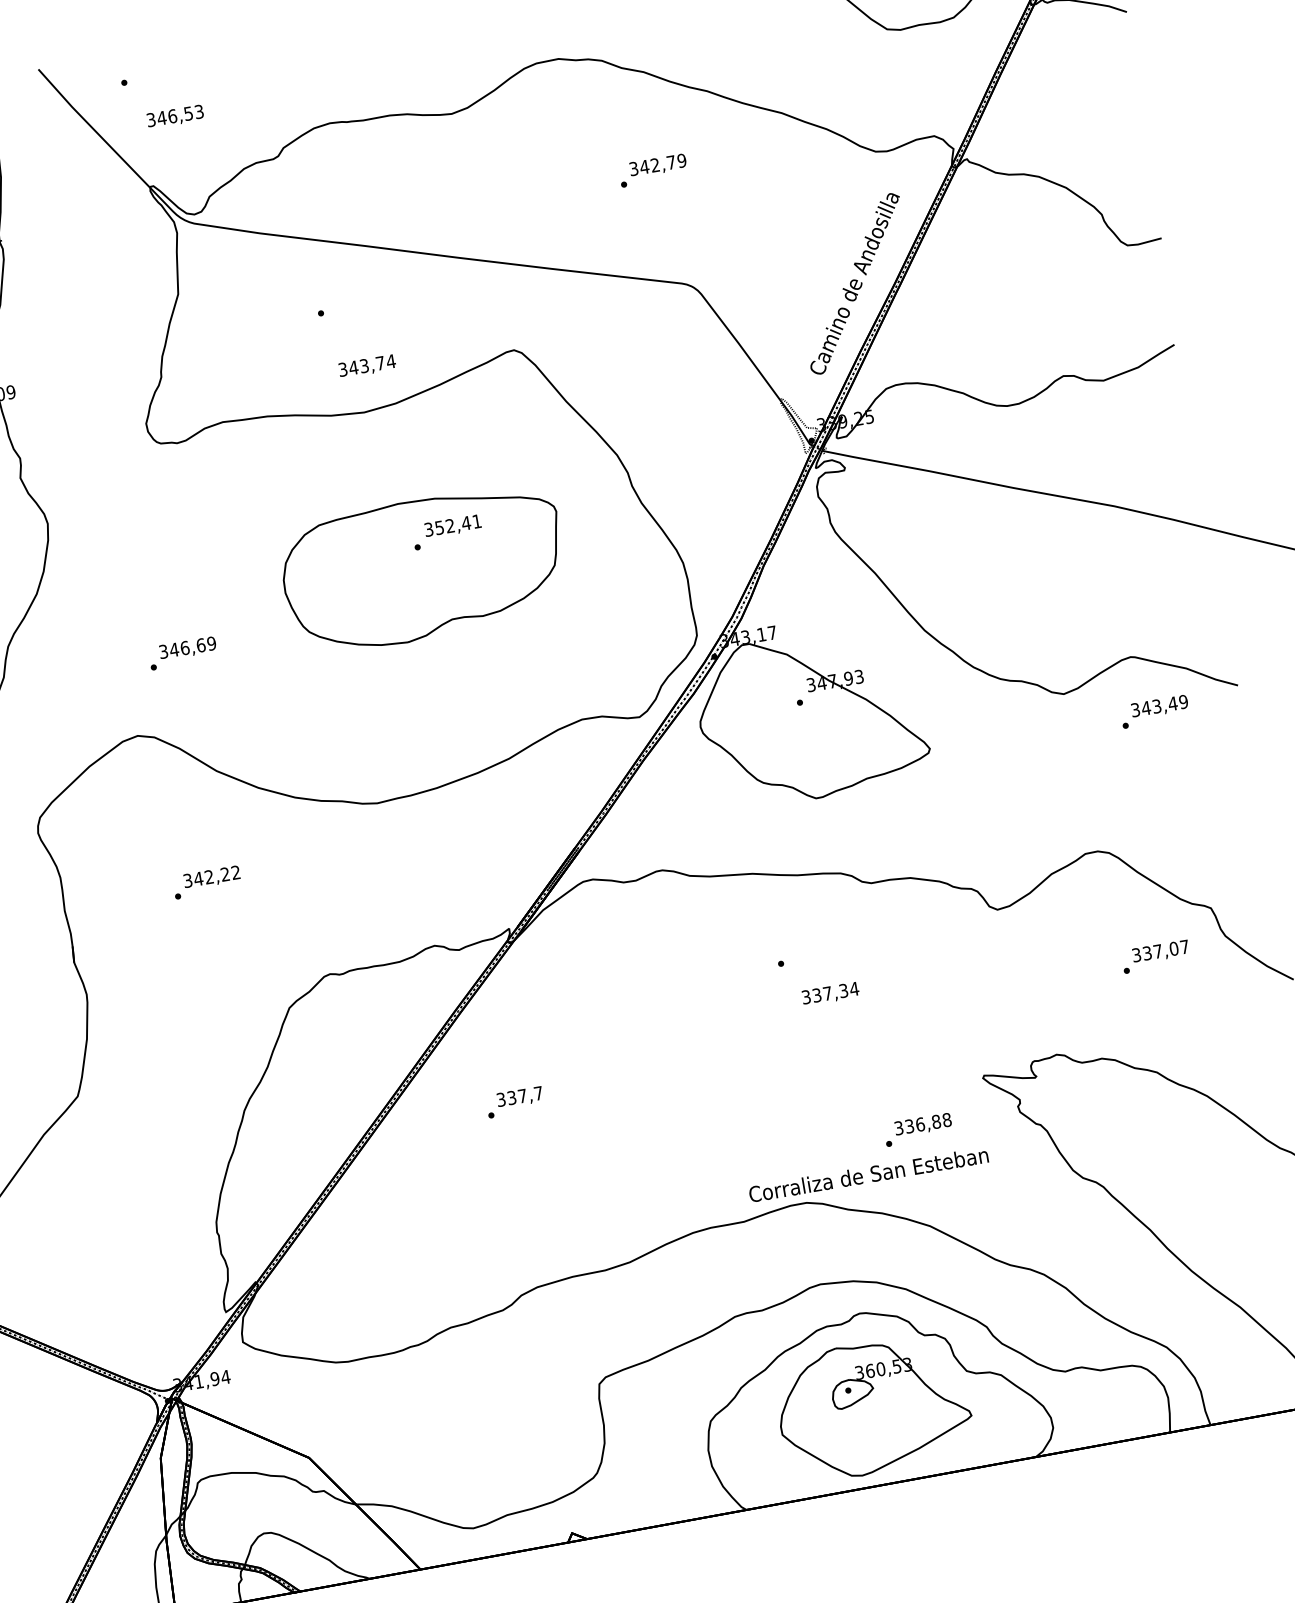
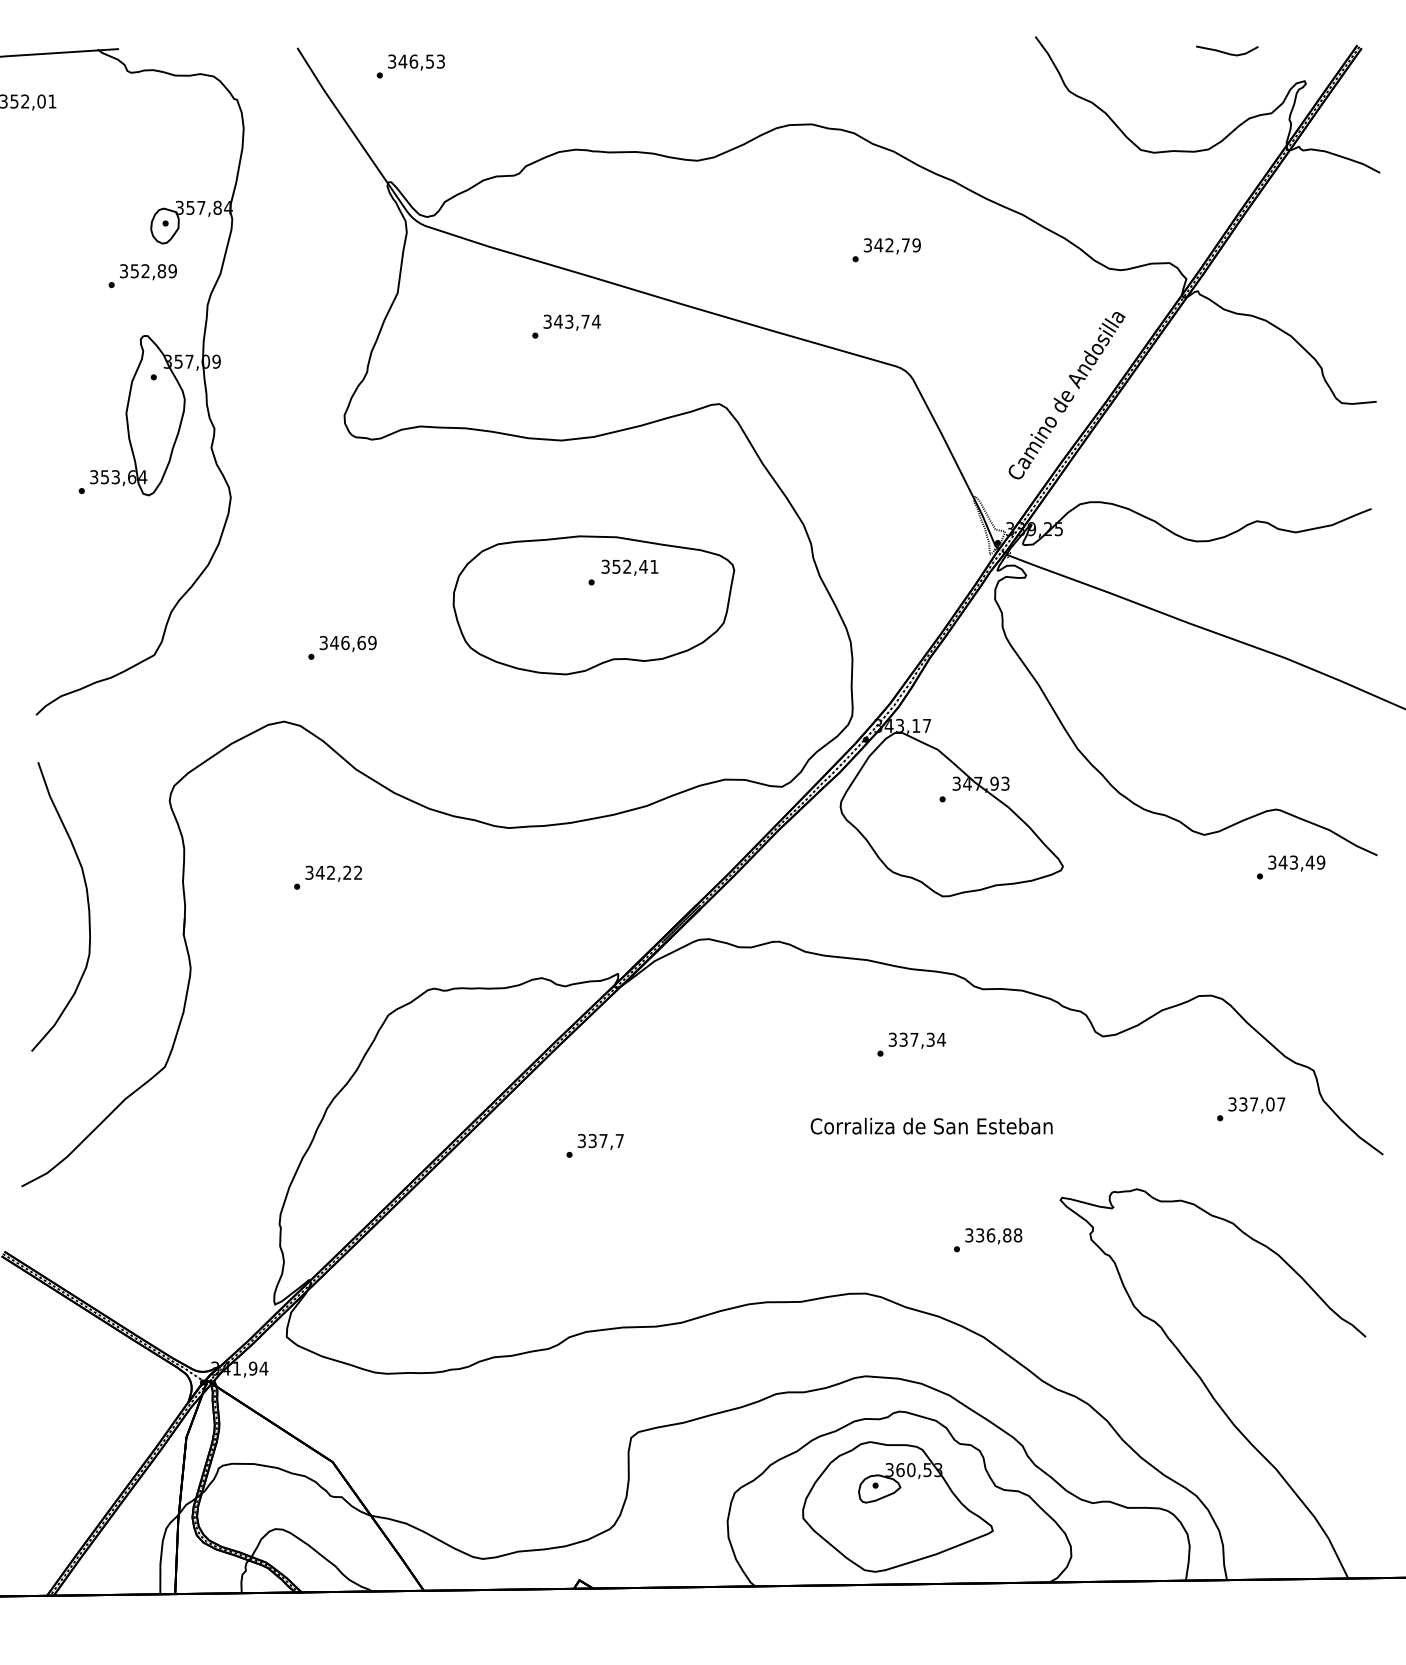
text: (175, 116) -> (416, 62), moved
text: (366, 366) -> (571, 322), moved
text: (829, 993) -> (916, 1040), moved
text: (868, 1174) -> (931, 1125), moved

